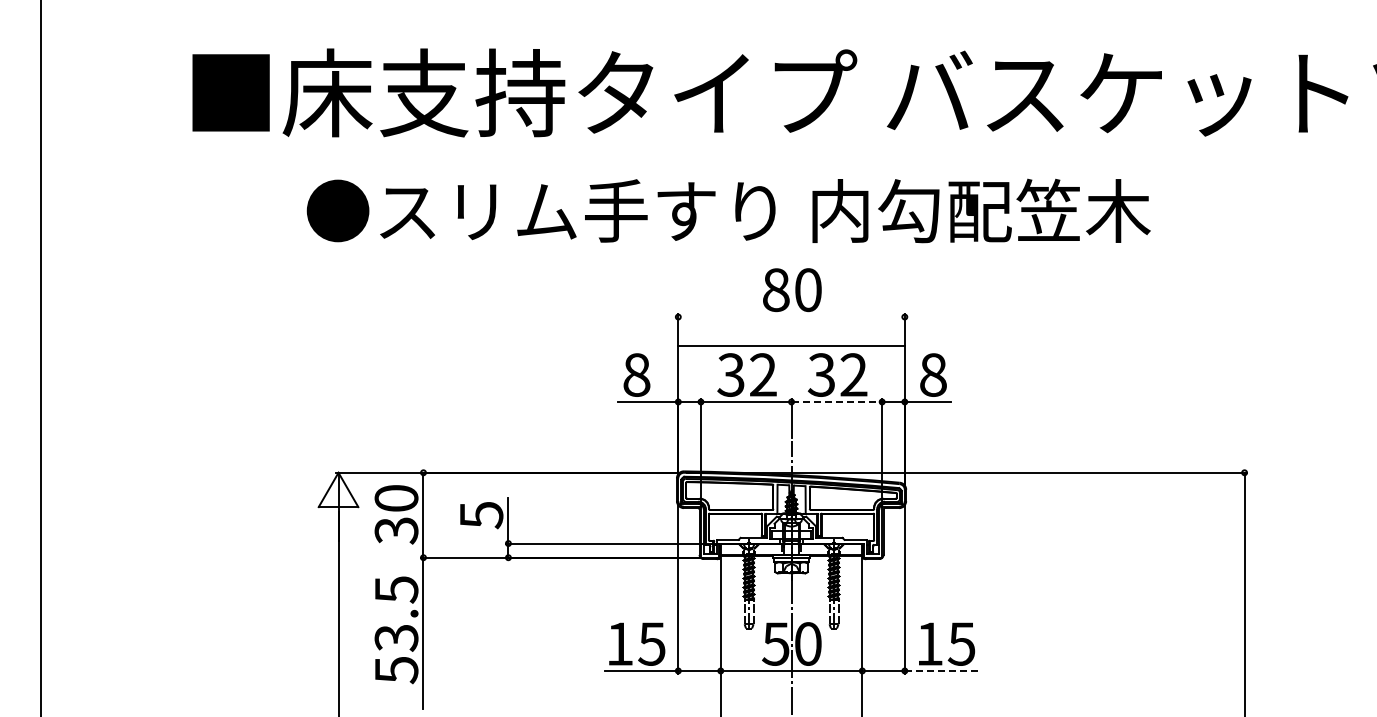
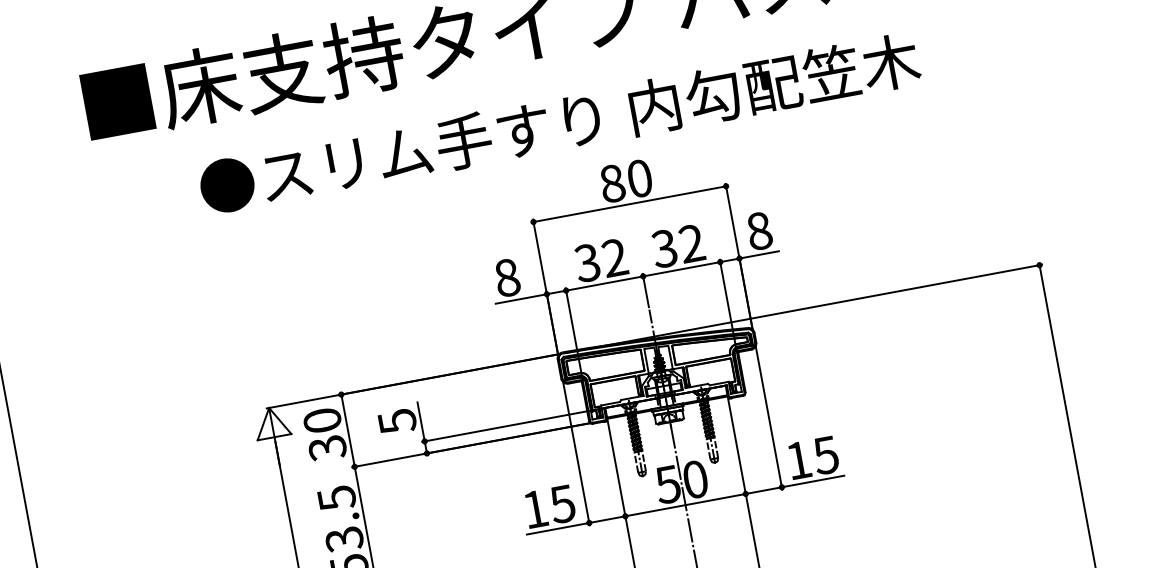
line: (791, 346) -> (629, 204), moved
line: (837, 401) -> (682, 268), dashed -> solid
line: (941, 670) -> (813, 481), dashed -> solid

